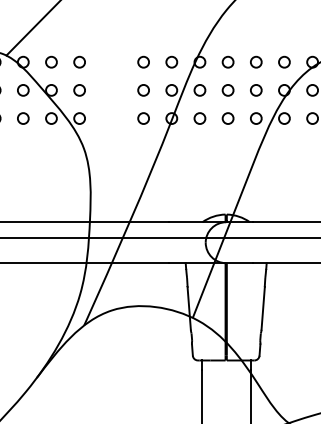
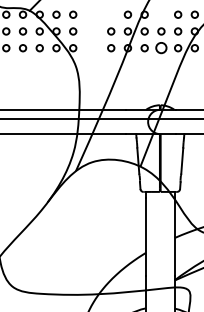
circle: (144, 61) -> (111, 14), removed
circle: (228, 61) -> (161, 14), removed
circle: (228, 119) -> (161, 48), size x1.6

